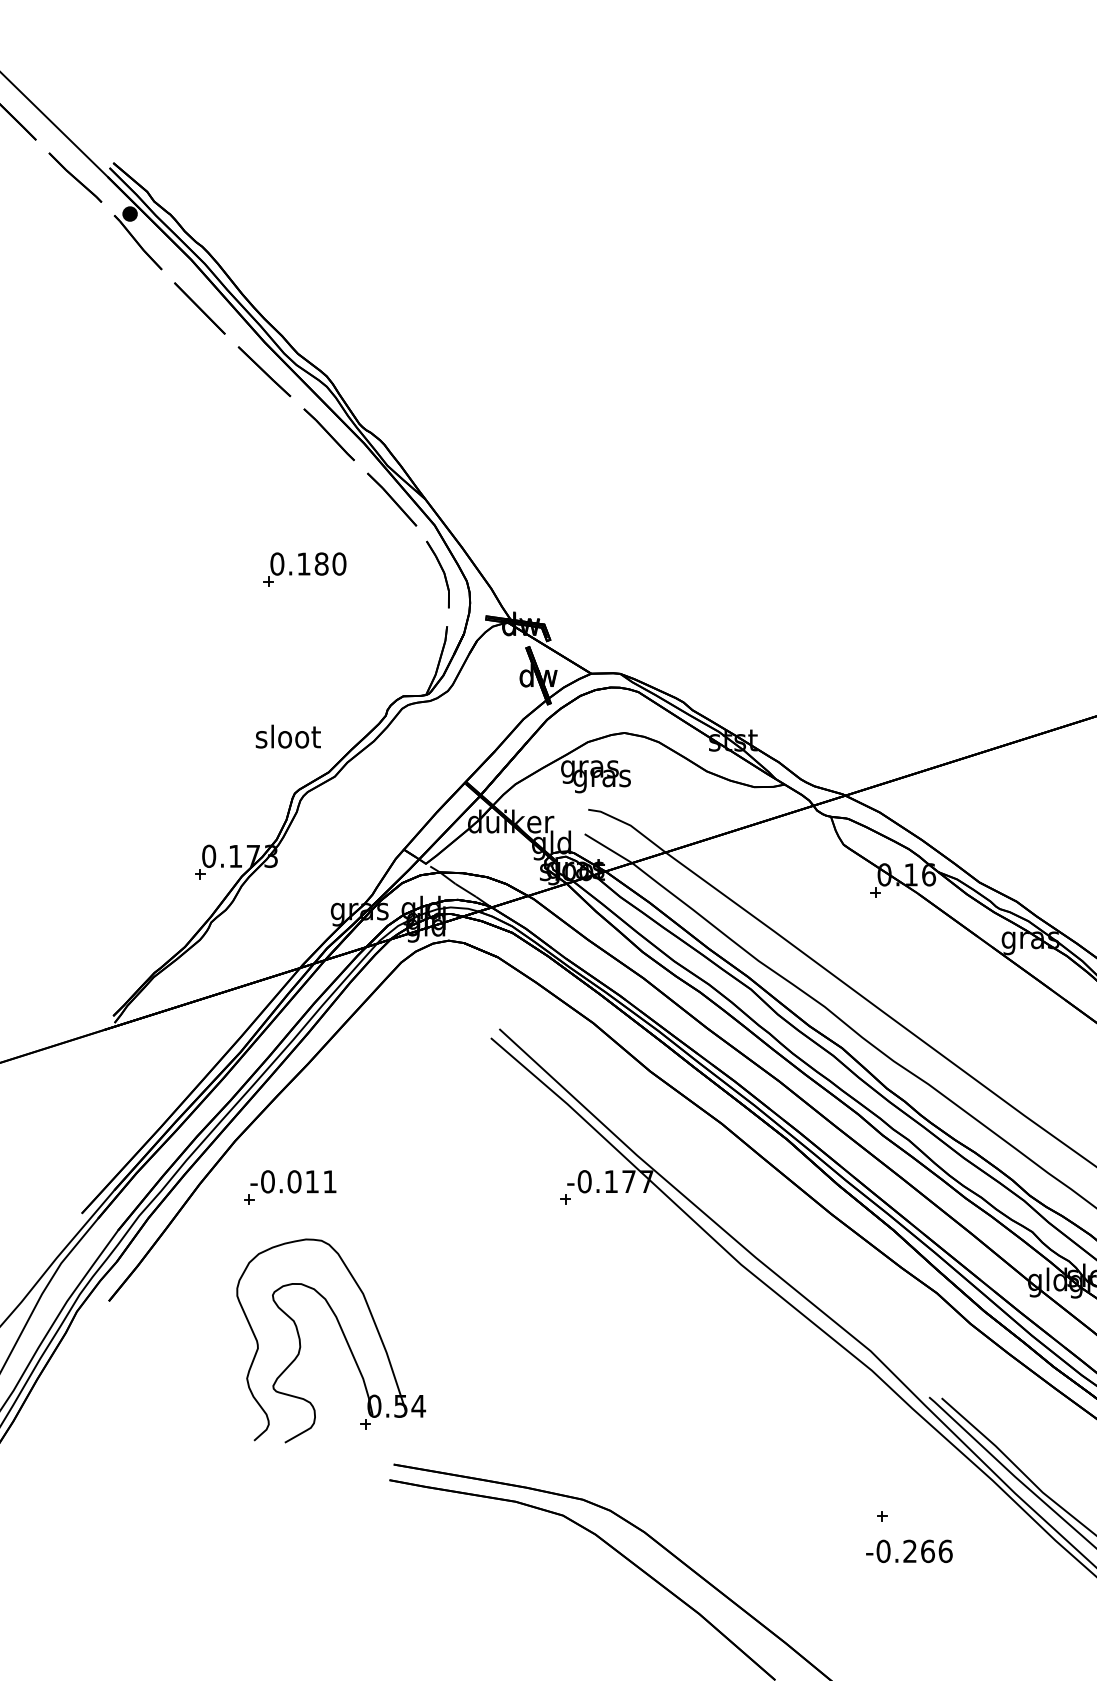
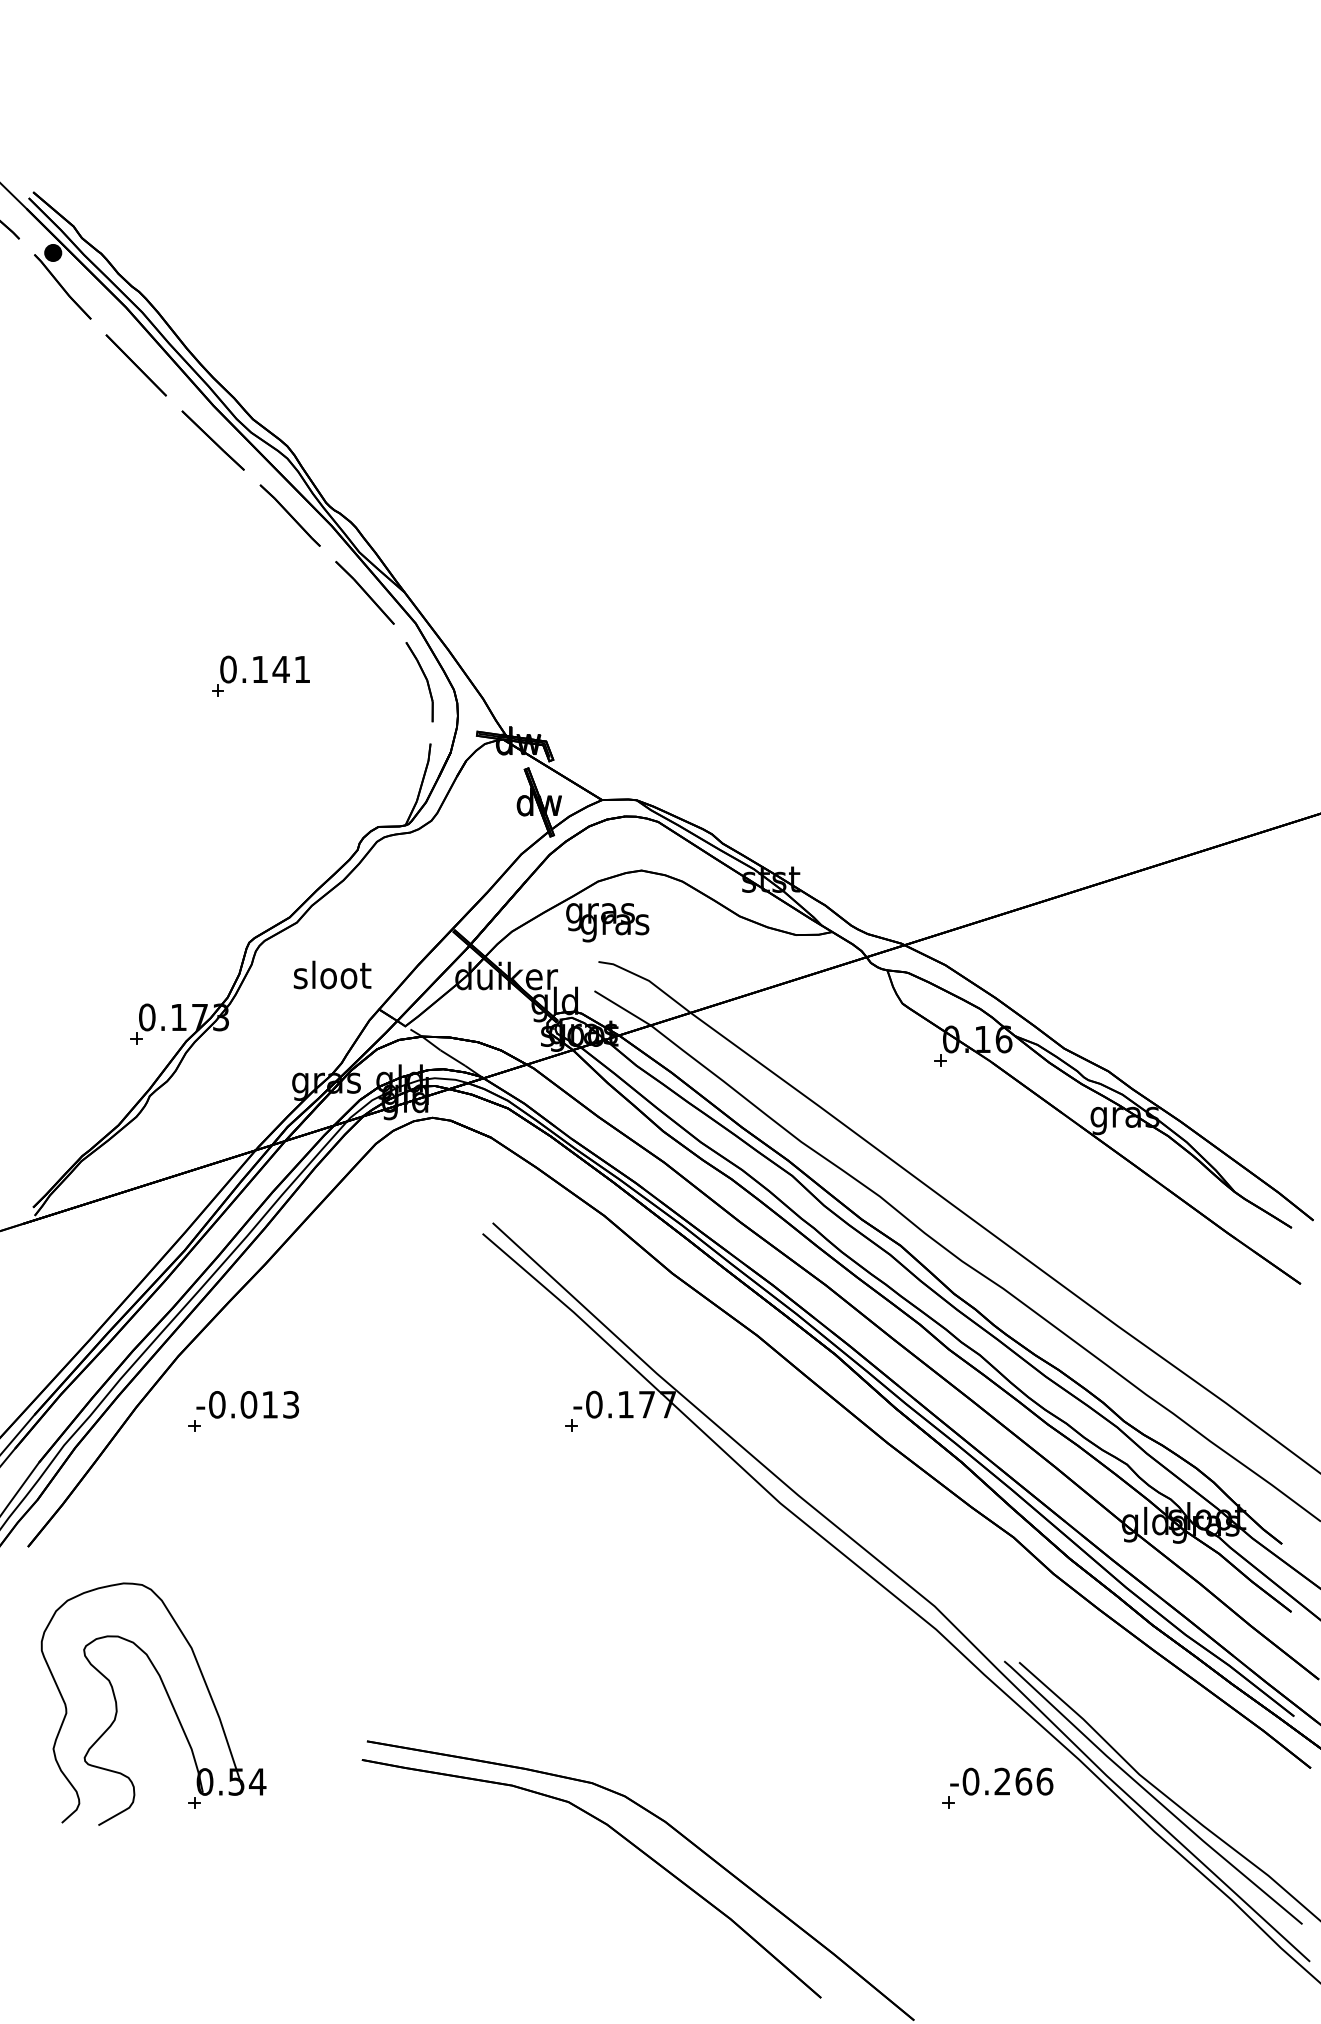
text: (330, 564) -> (291, 669), 0.180 -> 0.141
text: (288, 736) -> (332, 974), moved
text: (330, 1181) -> (291, 1404), -0.011 -> -0.013
part: (342, 1334) -> (167, 1696), moved
text: (909, 1551) -> (1001, 1781), moved

